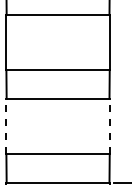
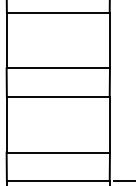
line: (6, 126) -> (6, 124), dashed -> solid
line: (109, 126) -> (109, 124), dashed -> solid

